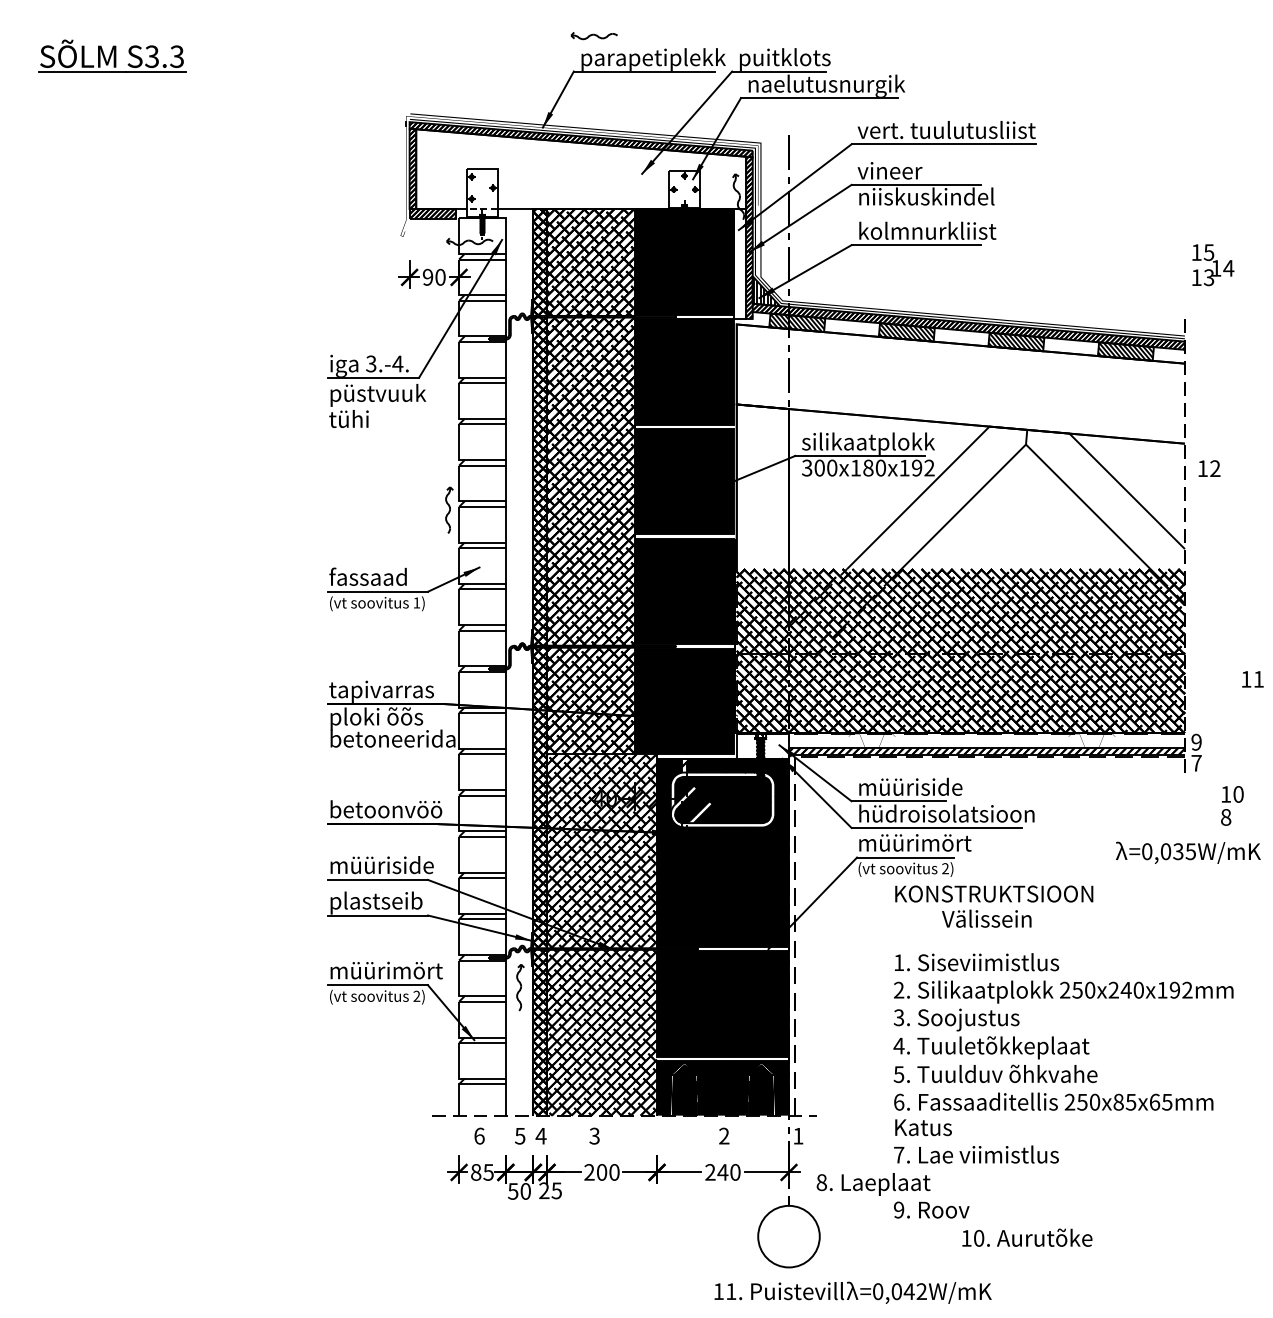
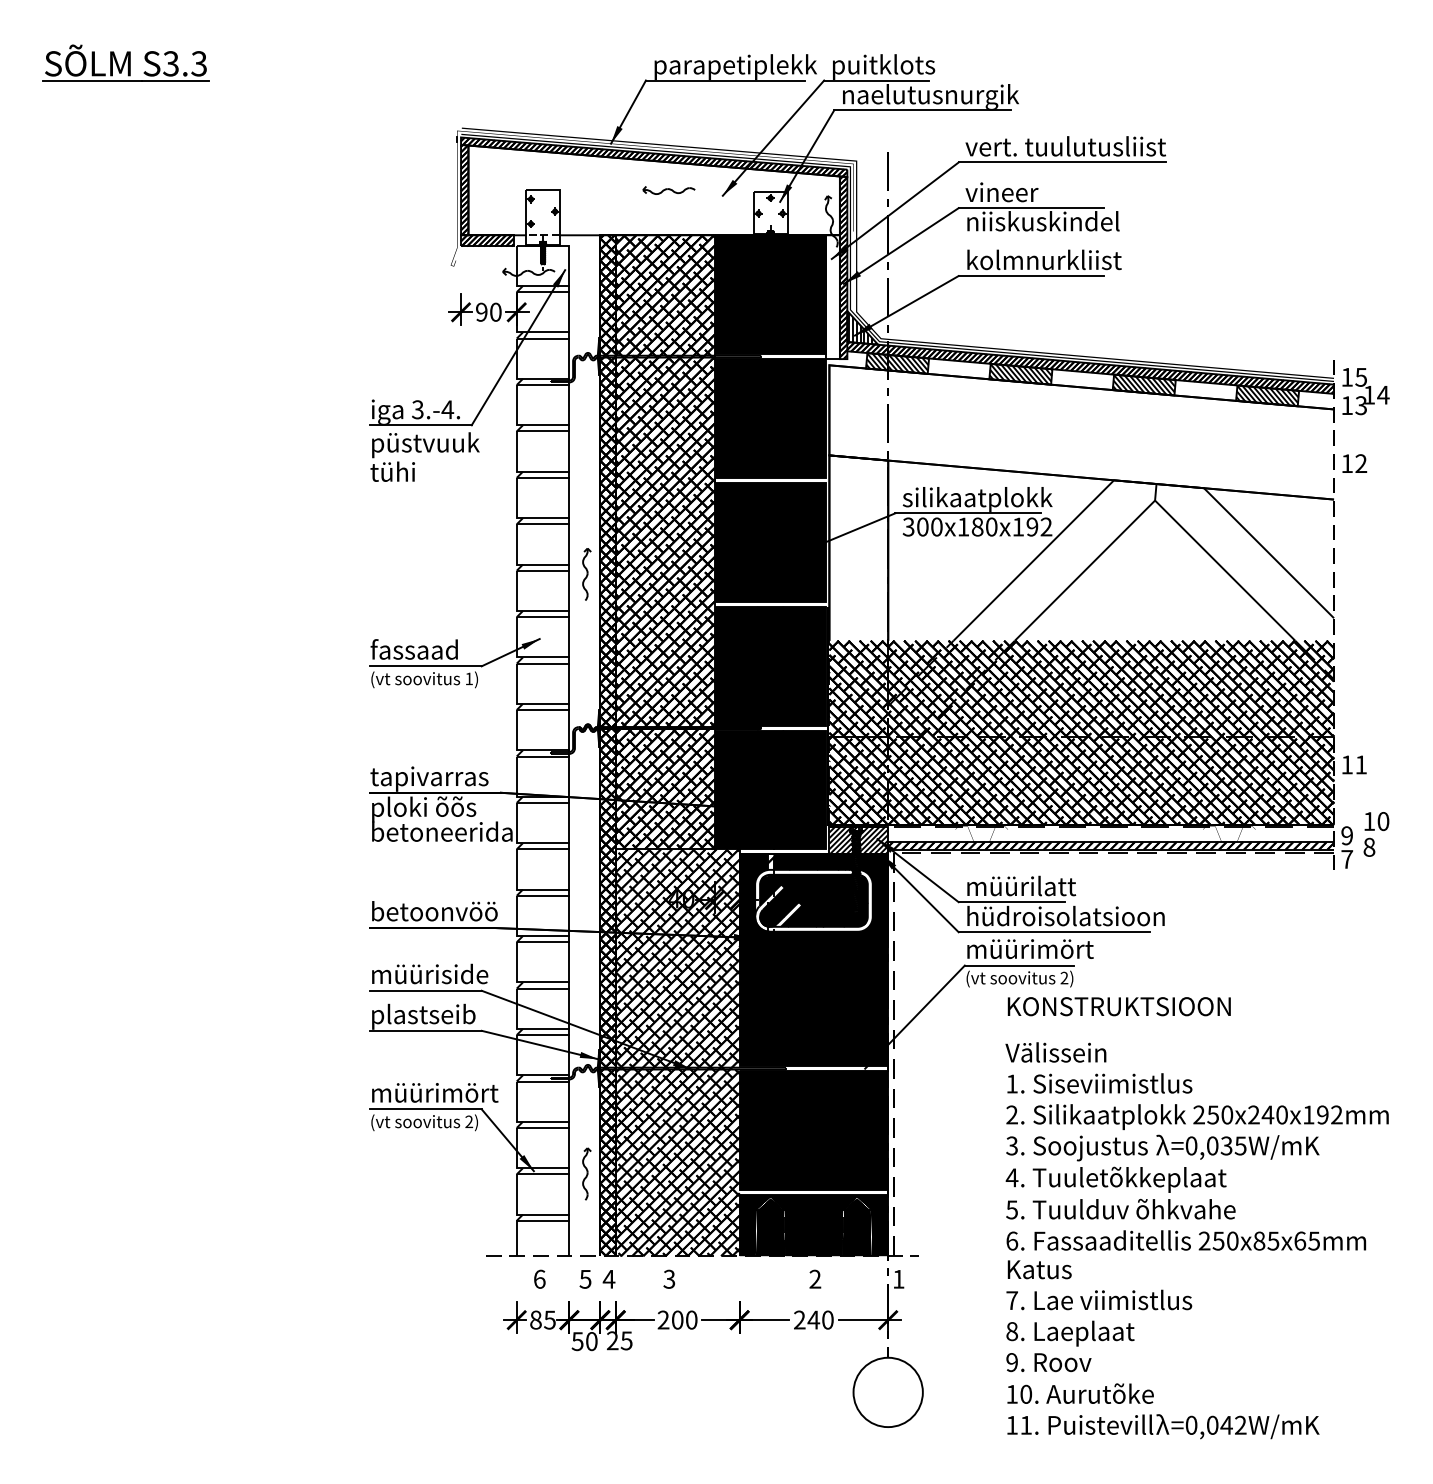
part: (593, 35) -> (668, 190), moved
text: (1212, 265) -> (1365, 391), moved
text: (1209, 468) -> (1354, 463), moved
part: (449, 510) -> (586, 574), moved
text: (1252, 678) -> (1354, 764), moved
hatch: (762, 746) -> (858, 840), added
text: (942, 786) -> (1060, 885), müüriside -> müürilatt
text: (1232, 805) -> (1376, 834), moved
text: (1188, 852) -> (1237, 1146), moved
text: (986, 918) -> (1055, 1052), moved
part: (520, 987) -> (586, 1173), moved
text: (873, 1184) -> (1070, 1333), moved
text: (1027, 1237) -> (1080, 1393), moved
text: (853, 1292) -> (1163, 1426), moved

